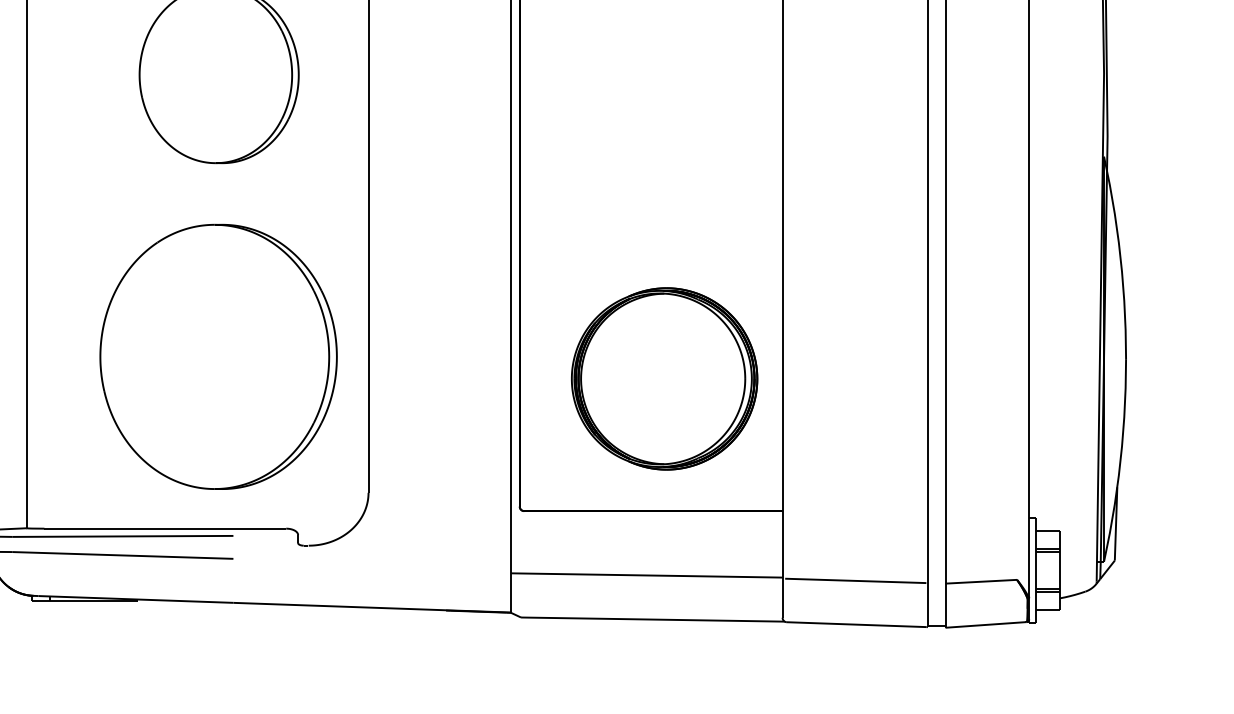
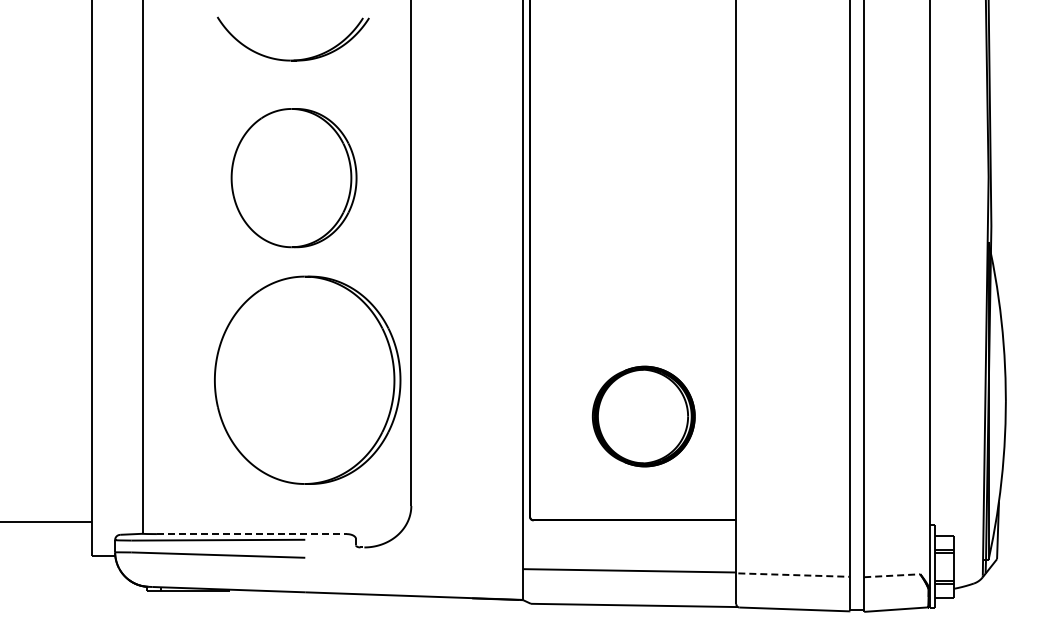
part: (218, 355) -> (307, 379), moved
part: (664, 378) -> (643, 416), size x0.7
line: (164, 529) -> (251, 534), solid -> dashed
line: (856, 581) -> (794, 575), solid -> dashed
line: (981, 581) -> (892, 575), solid -> dashed

